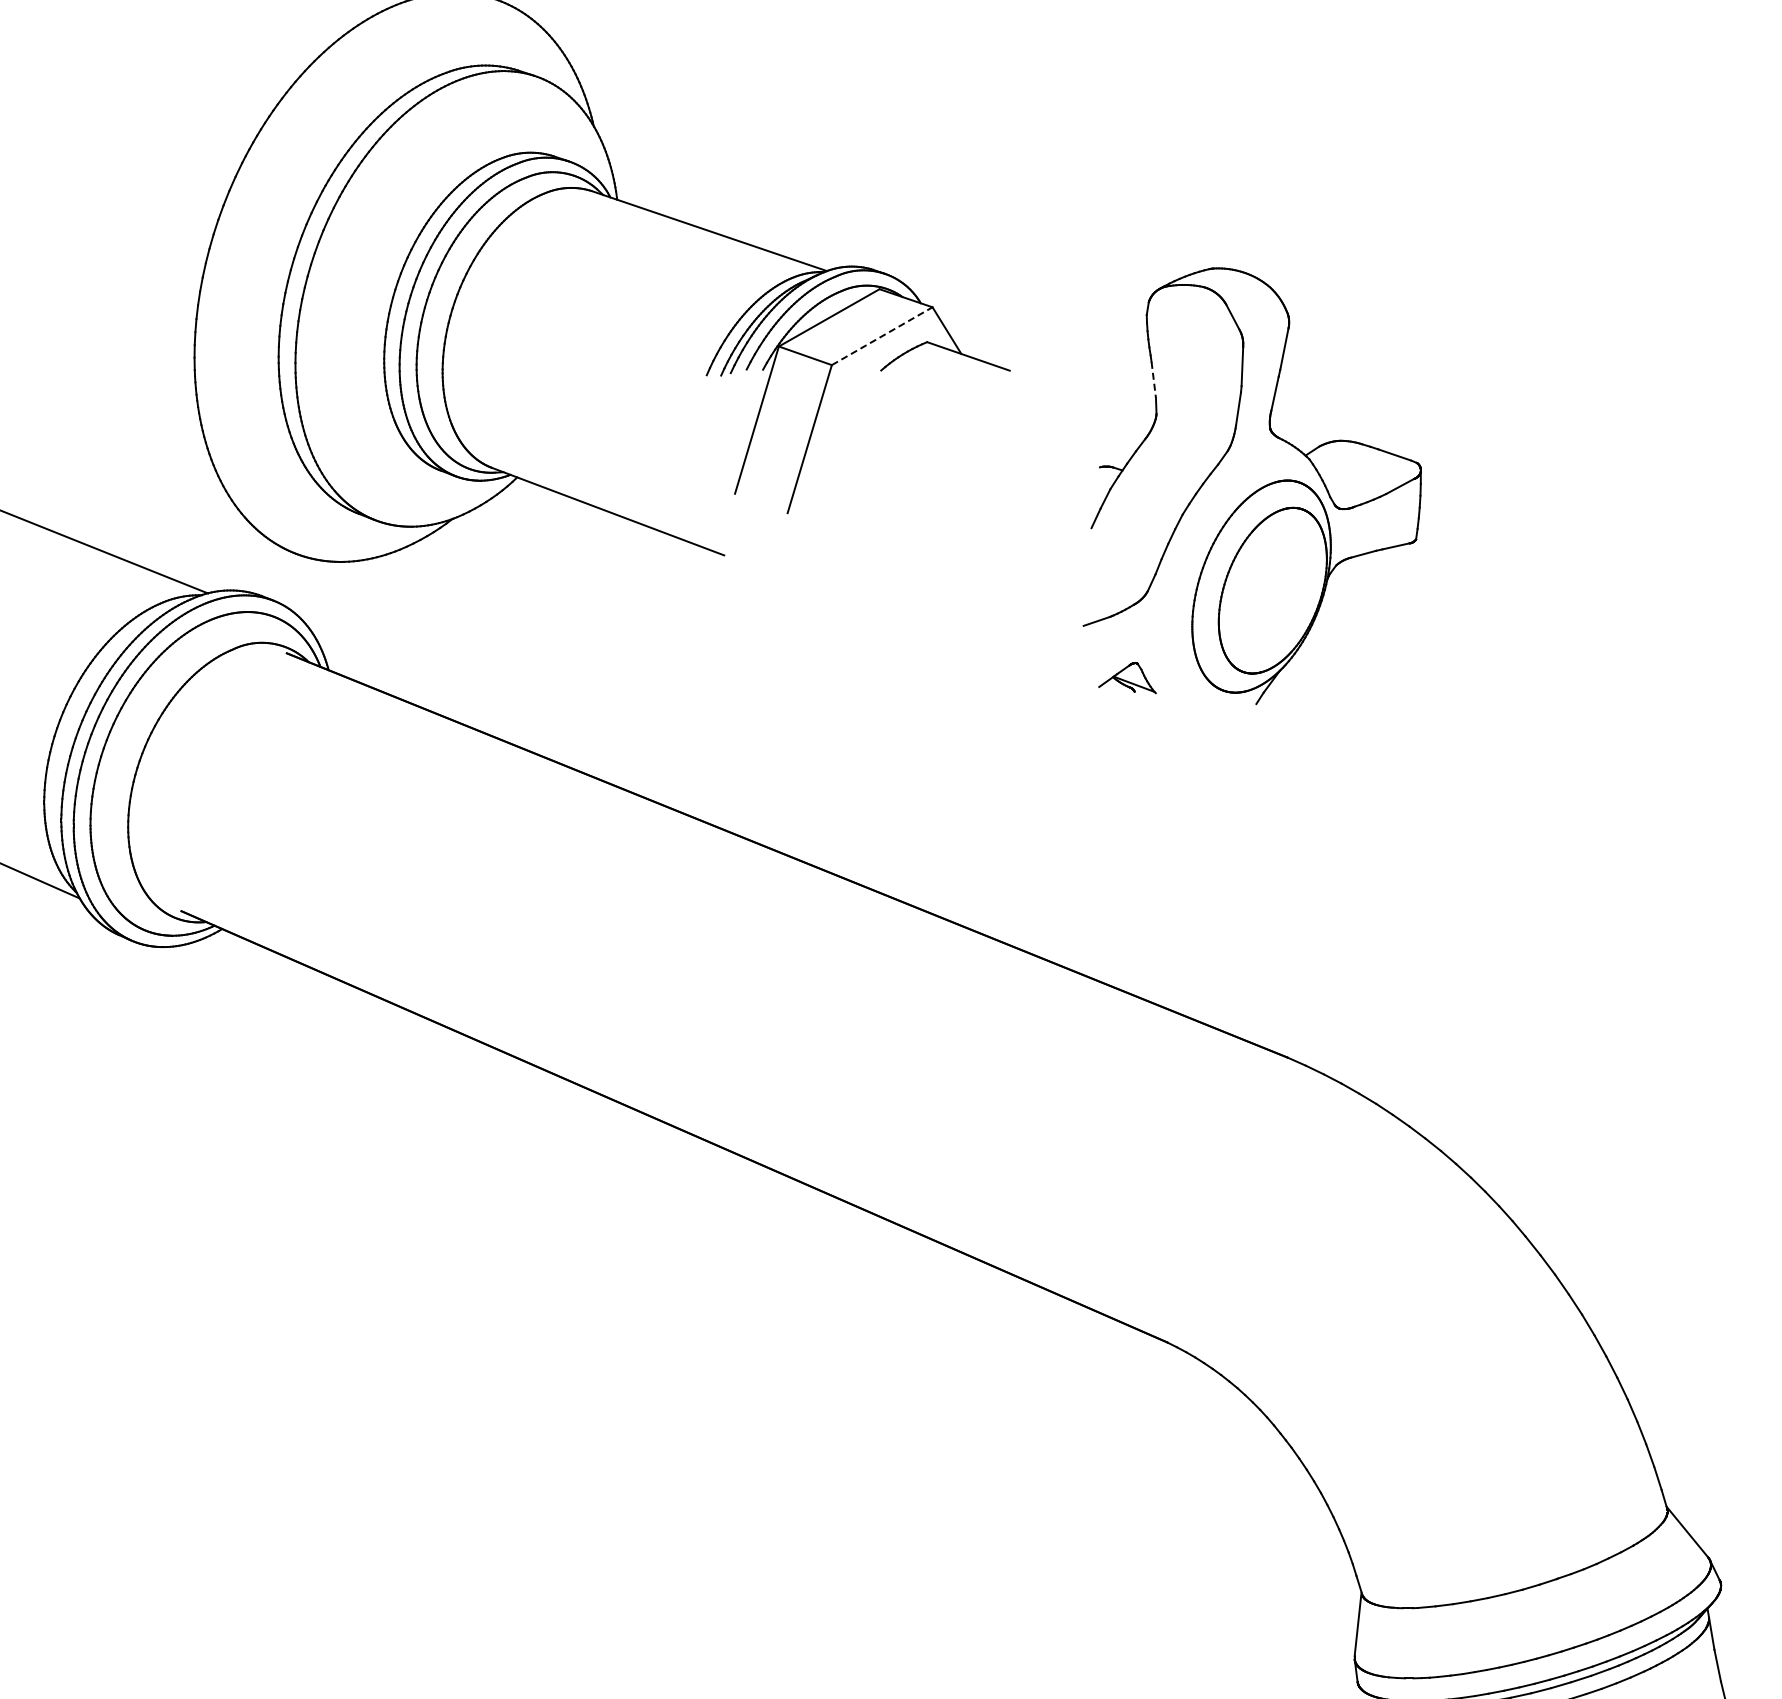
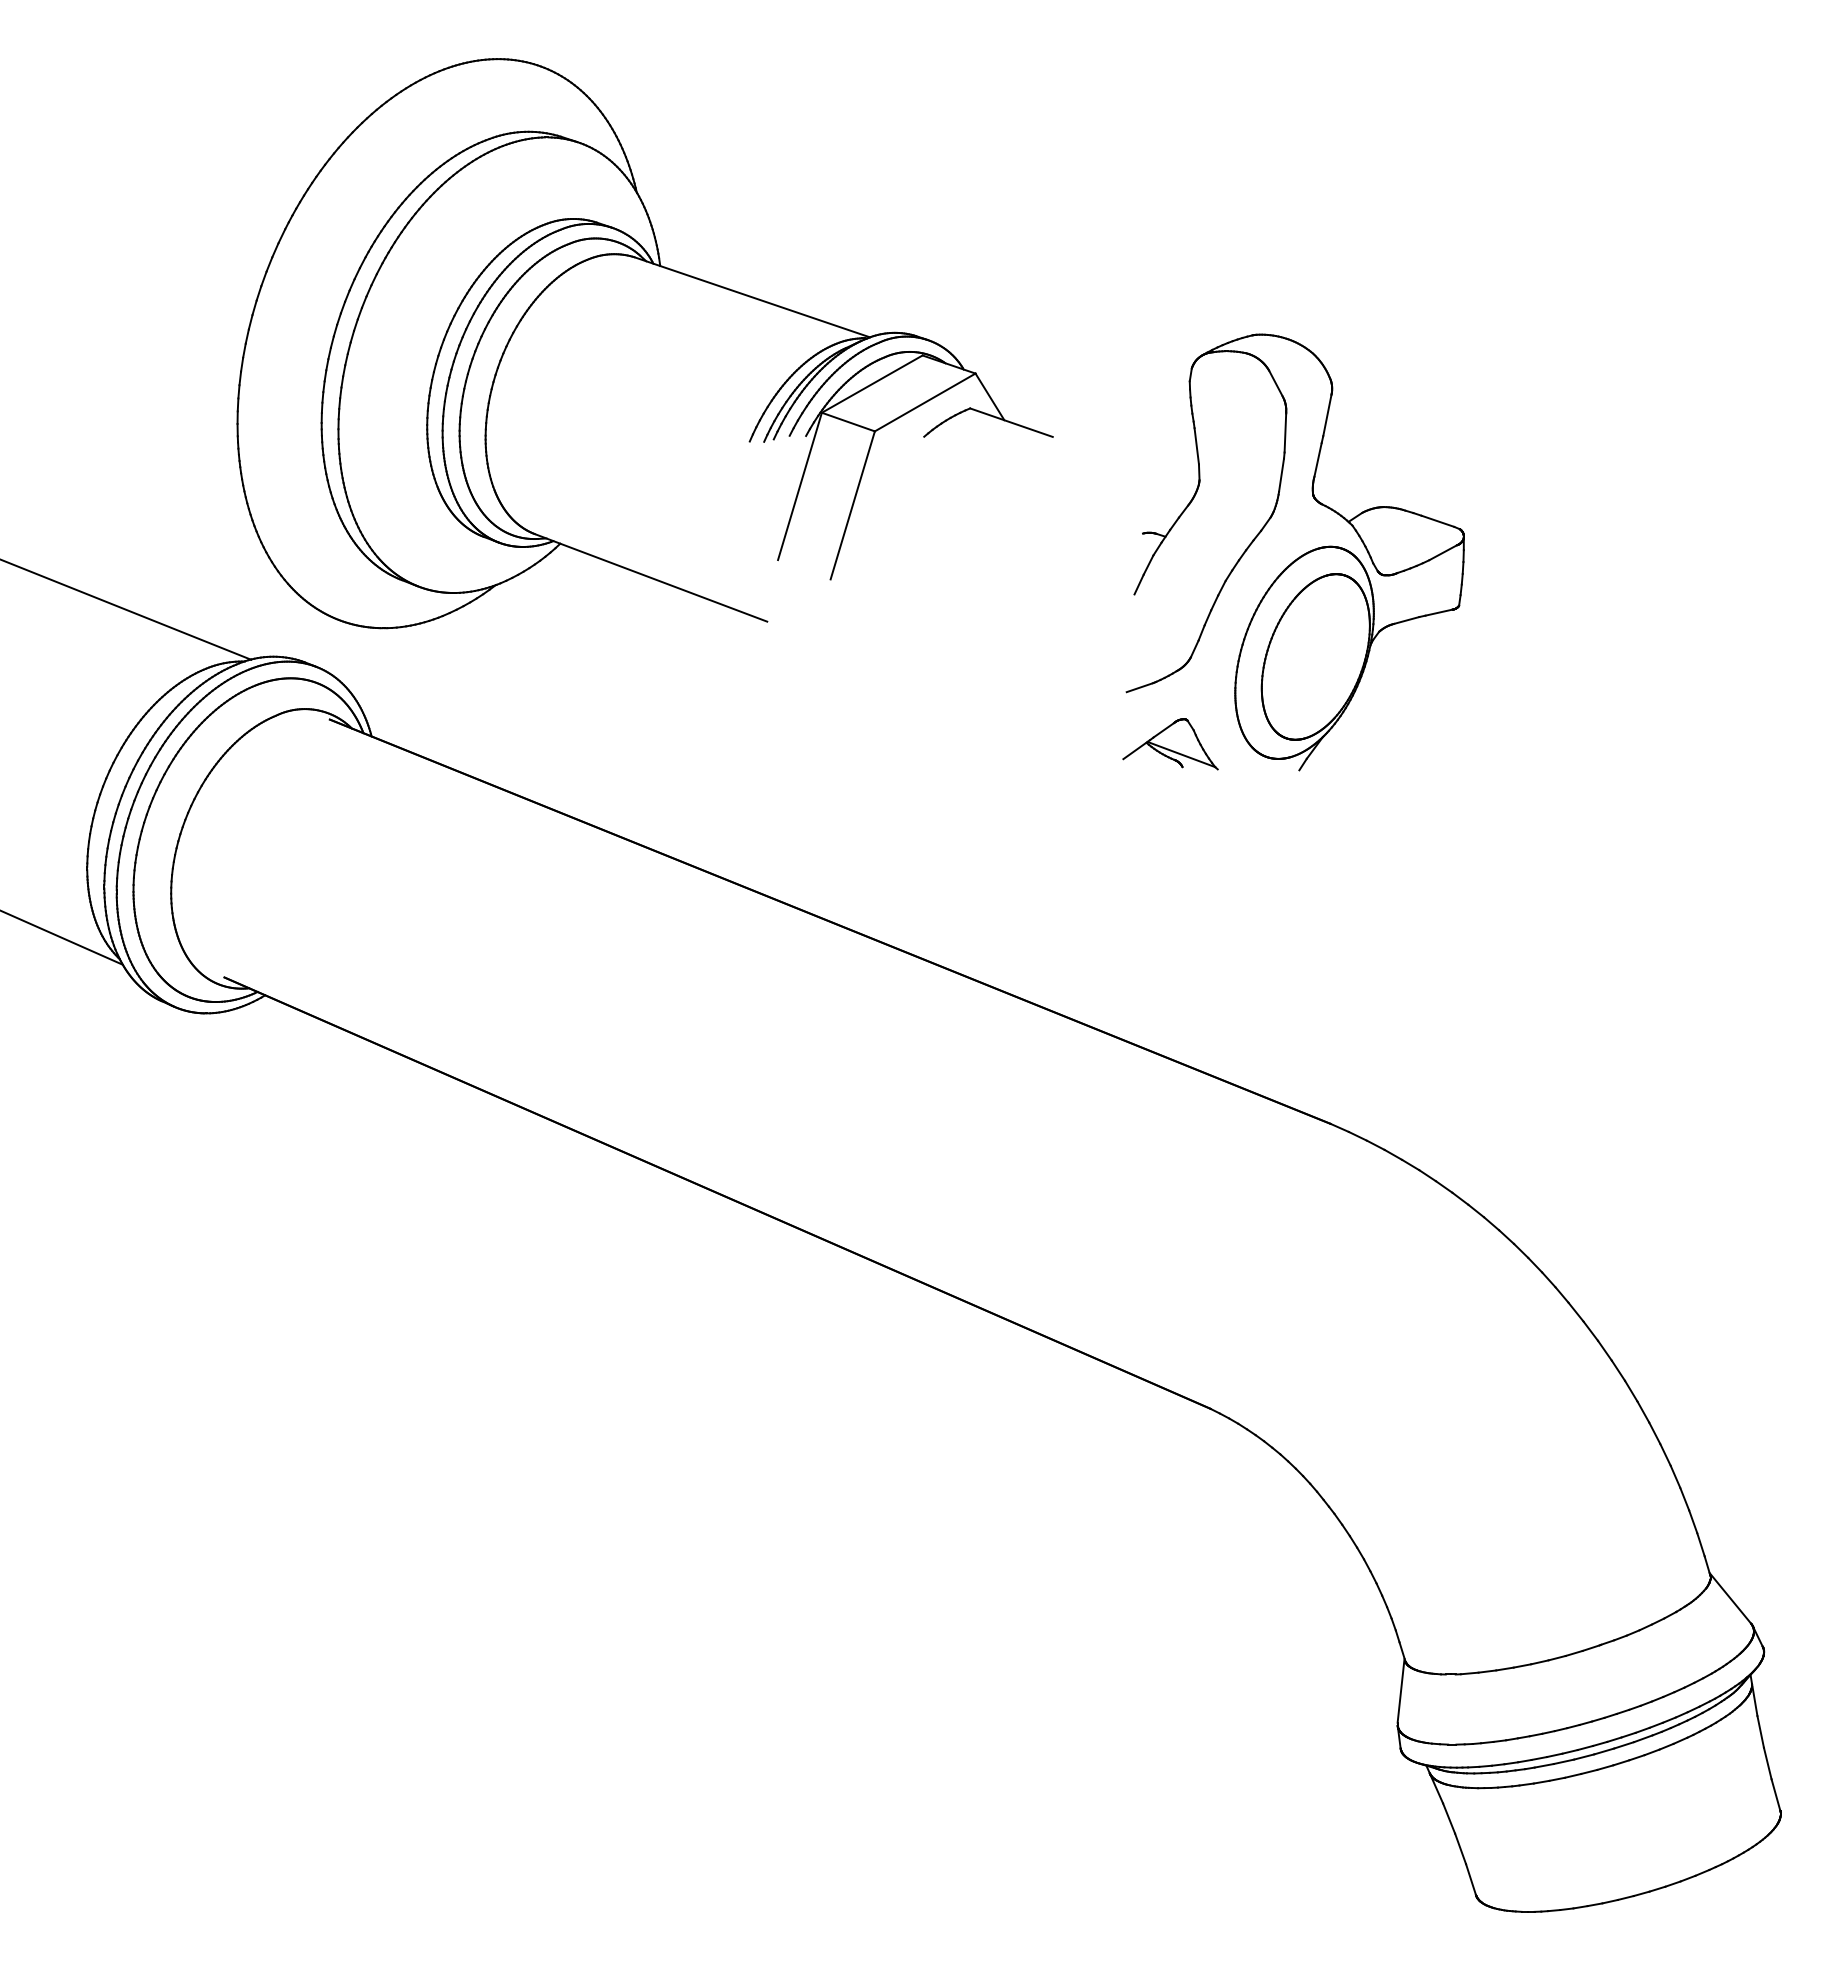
line: (882, 336) -> (925, 402), dashed -> solid
line: (1153, 380) -> (1196, 446), dashed -> solid
part: (1127, 678) -> (1170, 744), size x1.67

